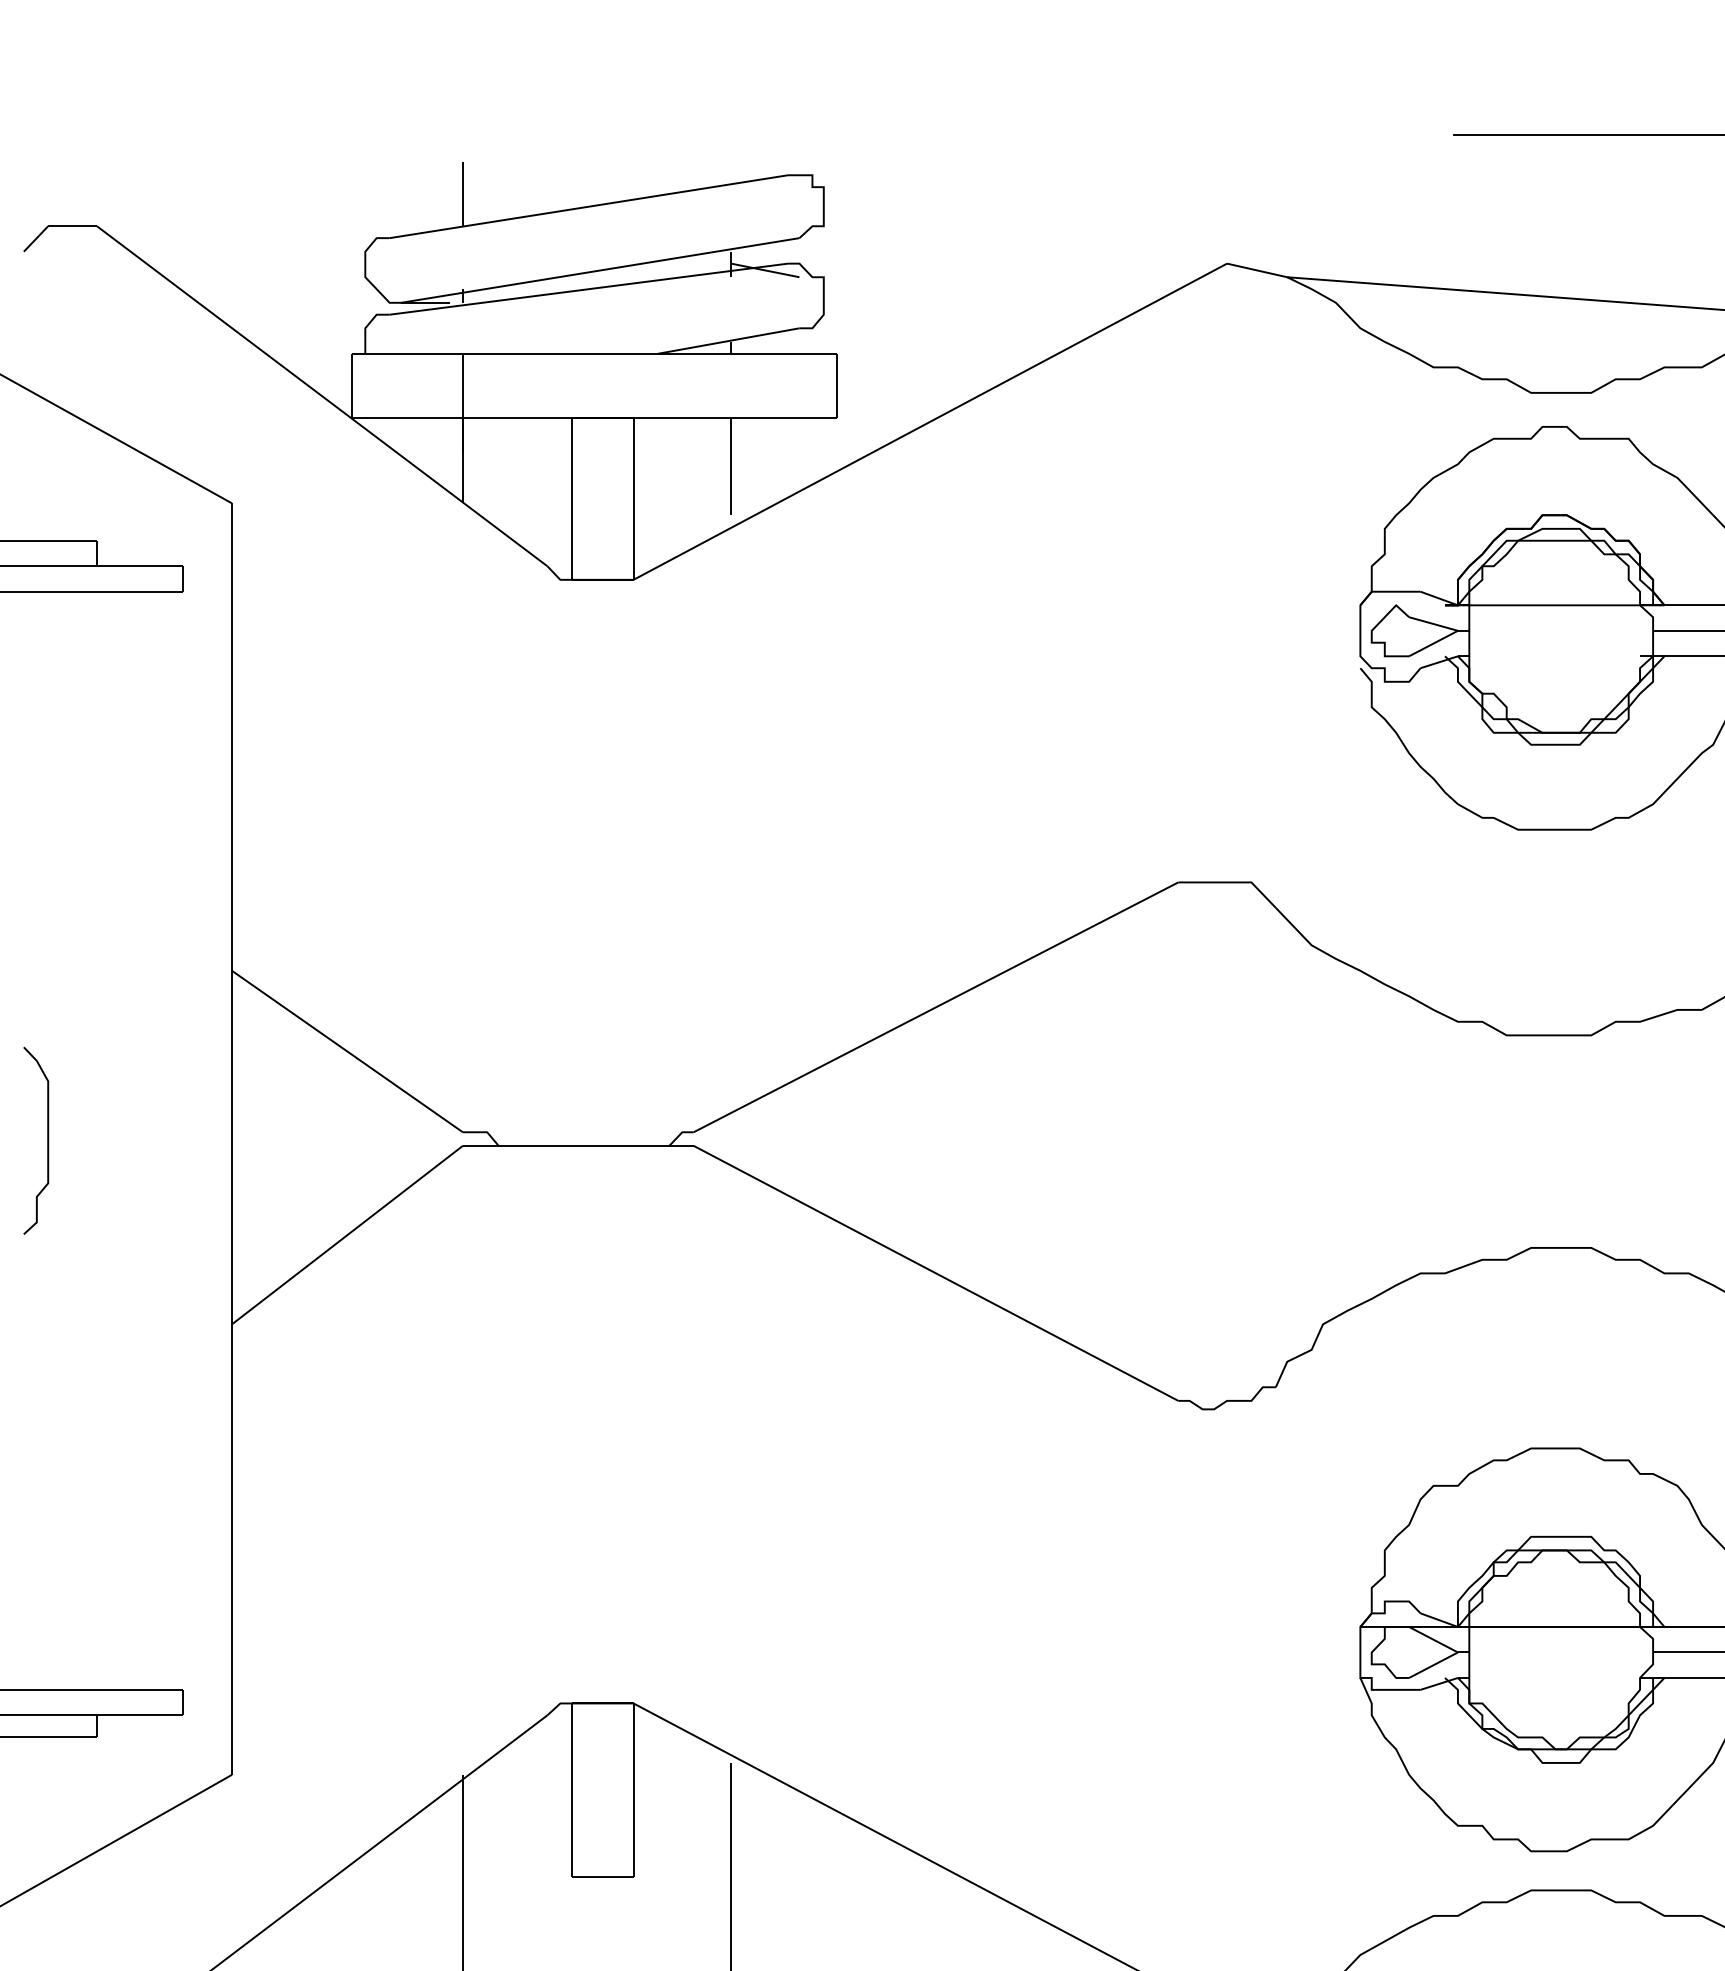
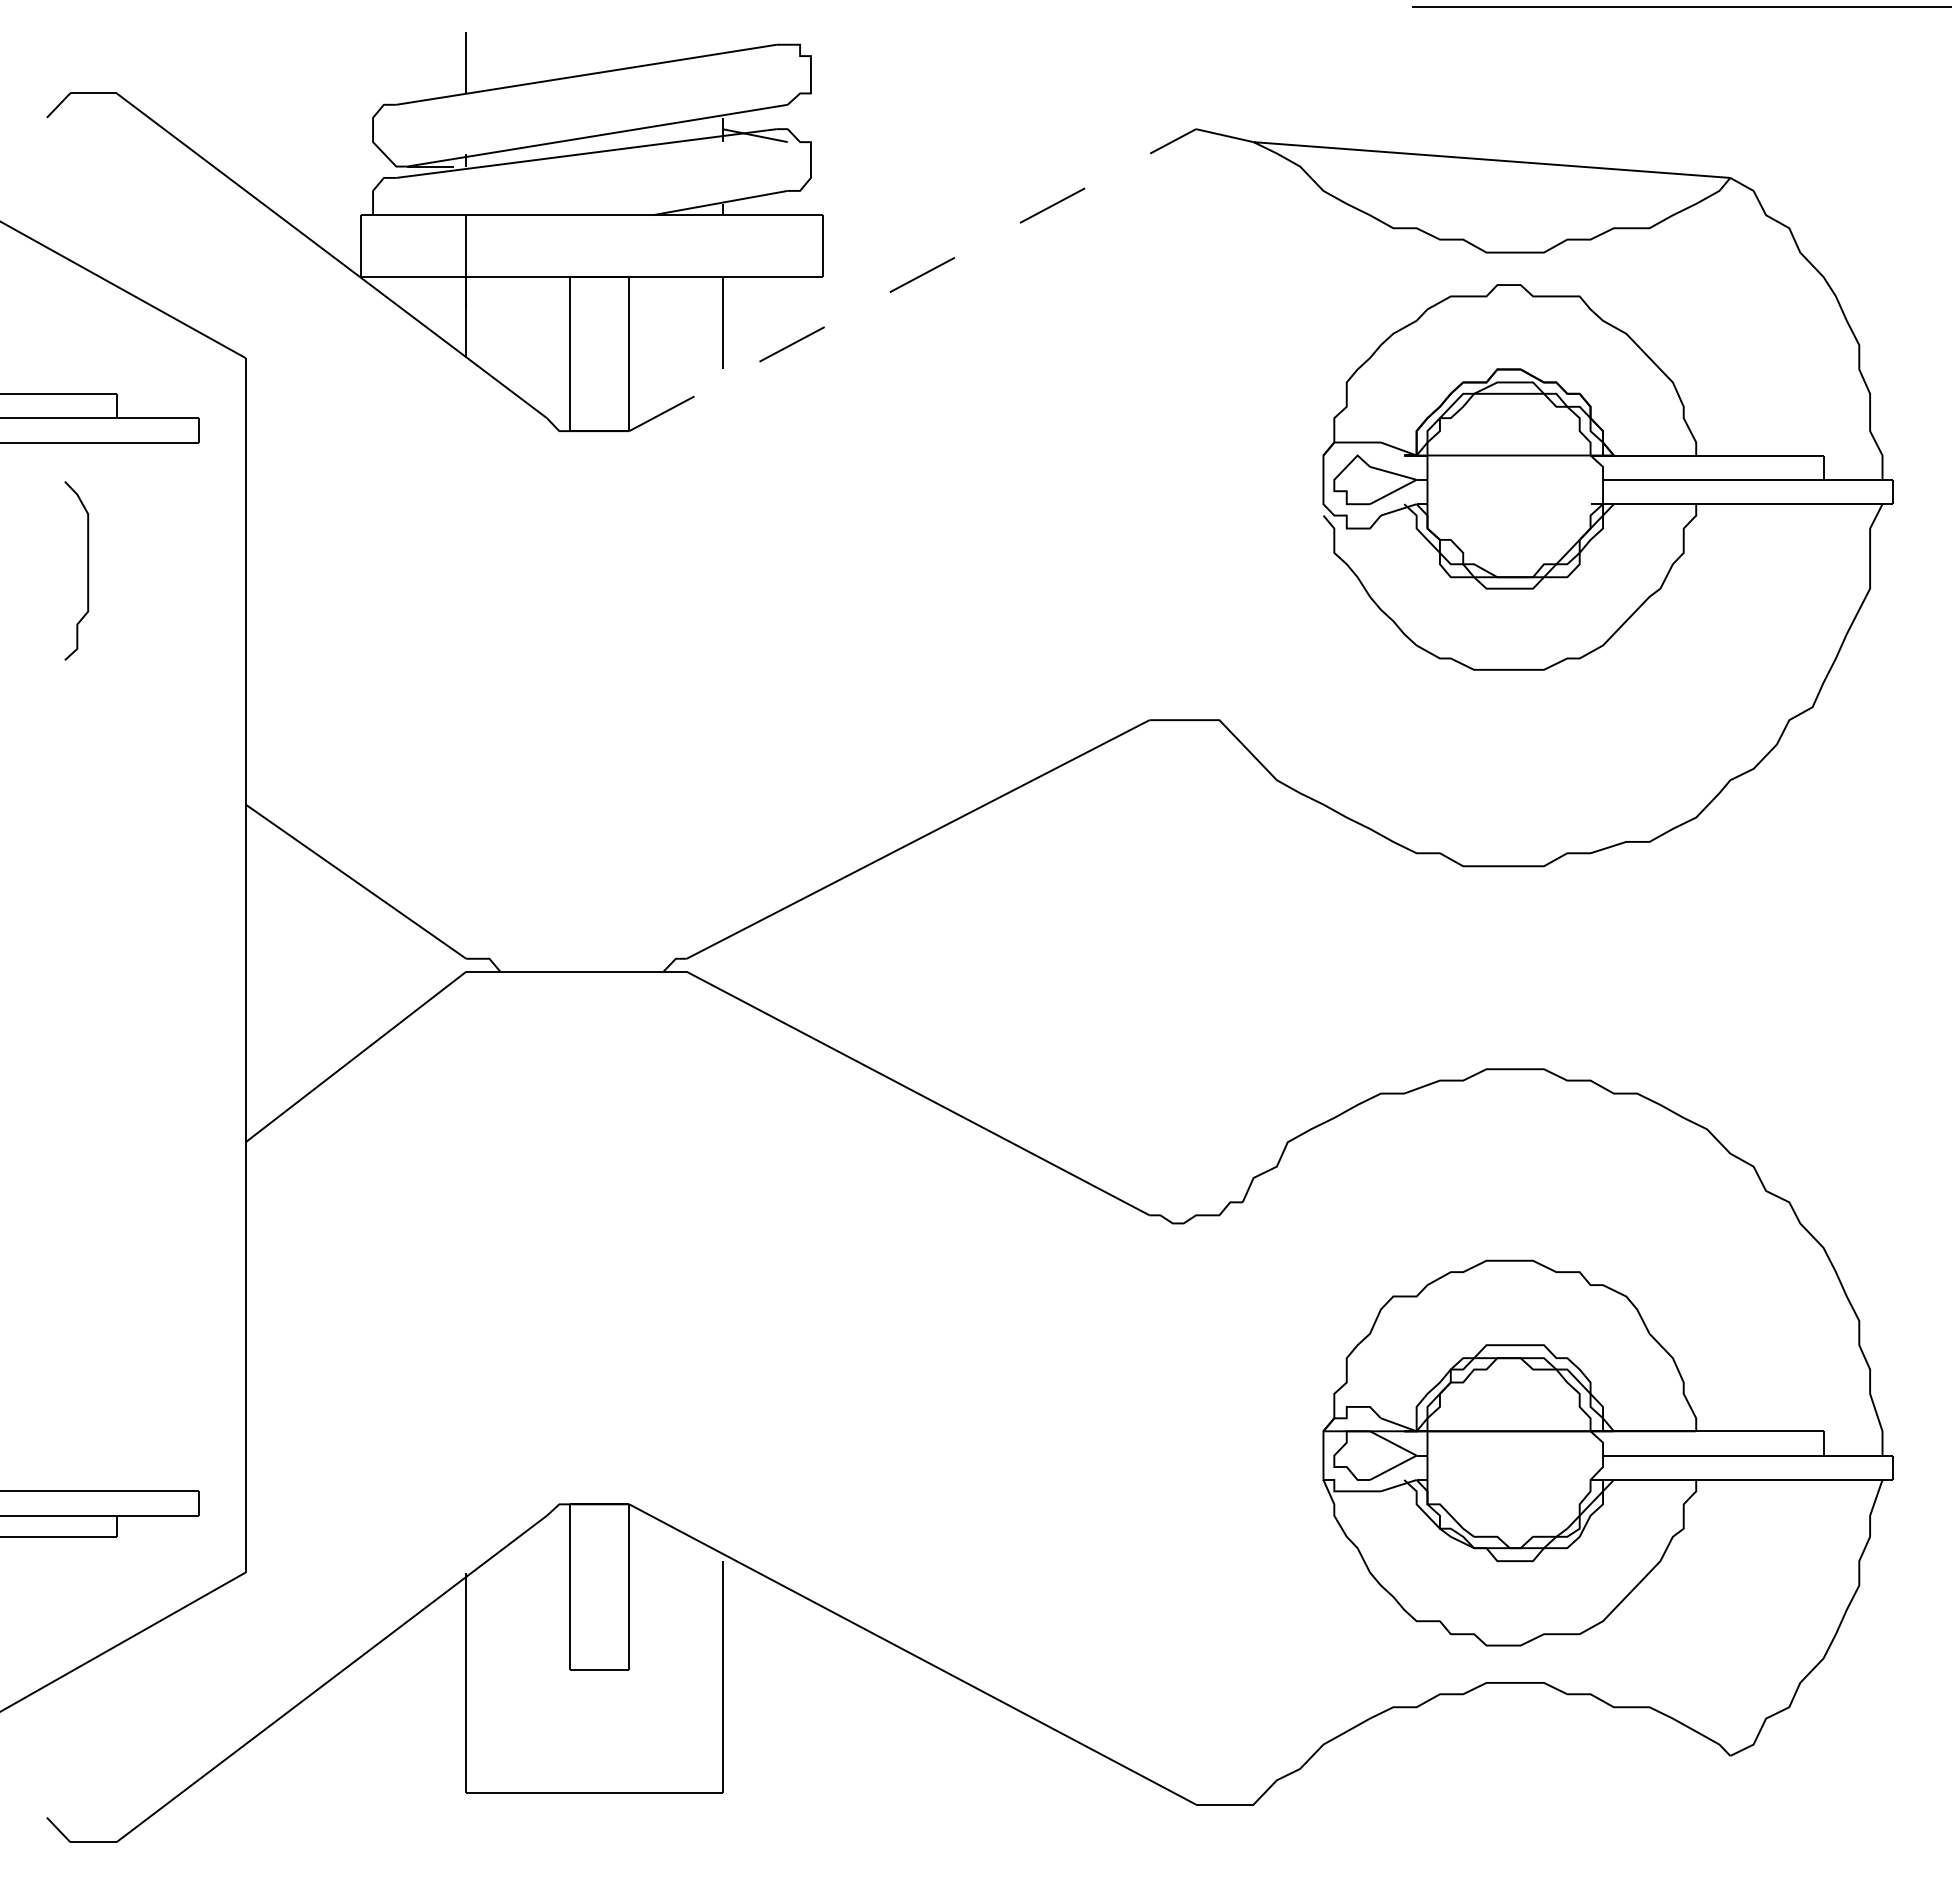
line: (931, 421) -> (913, 279), solid -> dashed
curve: (47, 1140) -> (87, 570), moved

